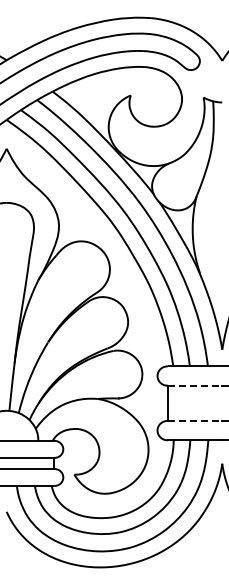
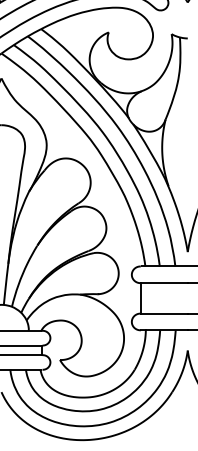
line: (195, 385) -> (164, 282), dashed -> solid
line: (195, 420) -> (164, 313), dashed -> solid

